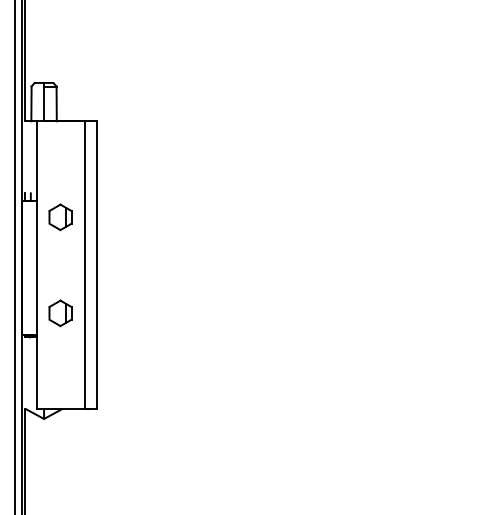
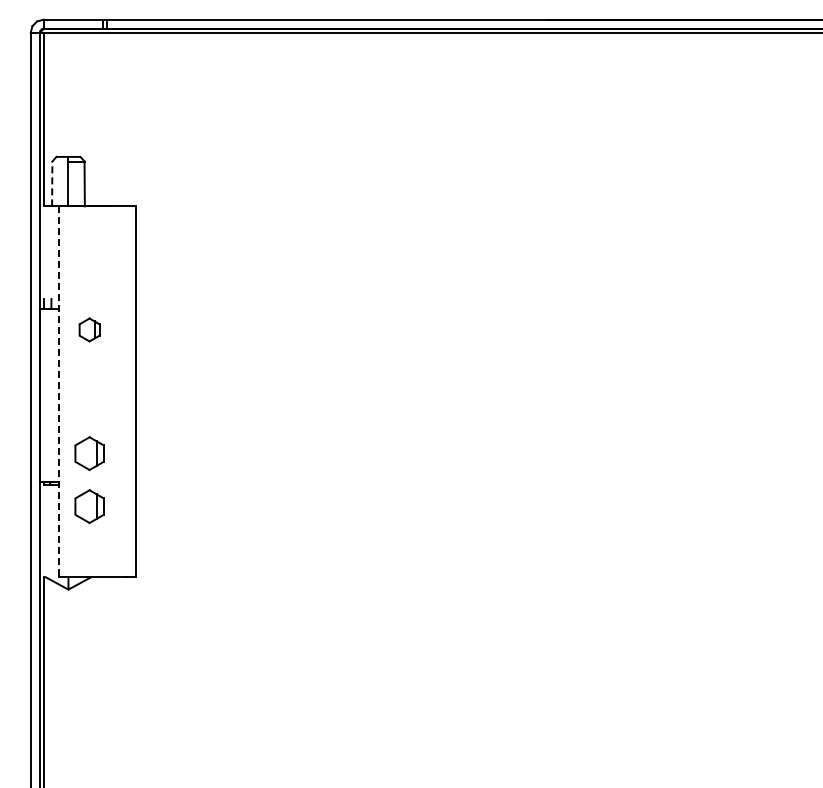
line: (31, 103) -> (52, 183), solid -> dashed
part: (60, 216) -> (89, 329), size x0.7
line: (36, 265) -> (58, 392), solid -> dashed
line: (84, 265) -> (120, 391), removed
part: (60, 354) -> (89, 506), added

